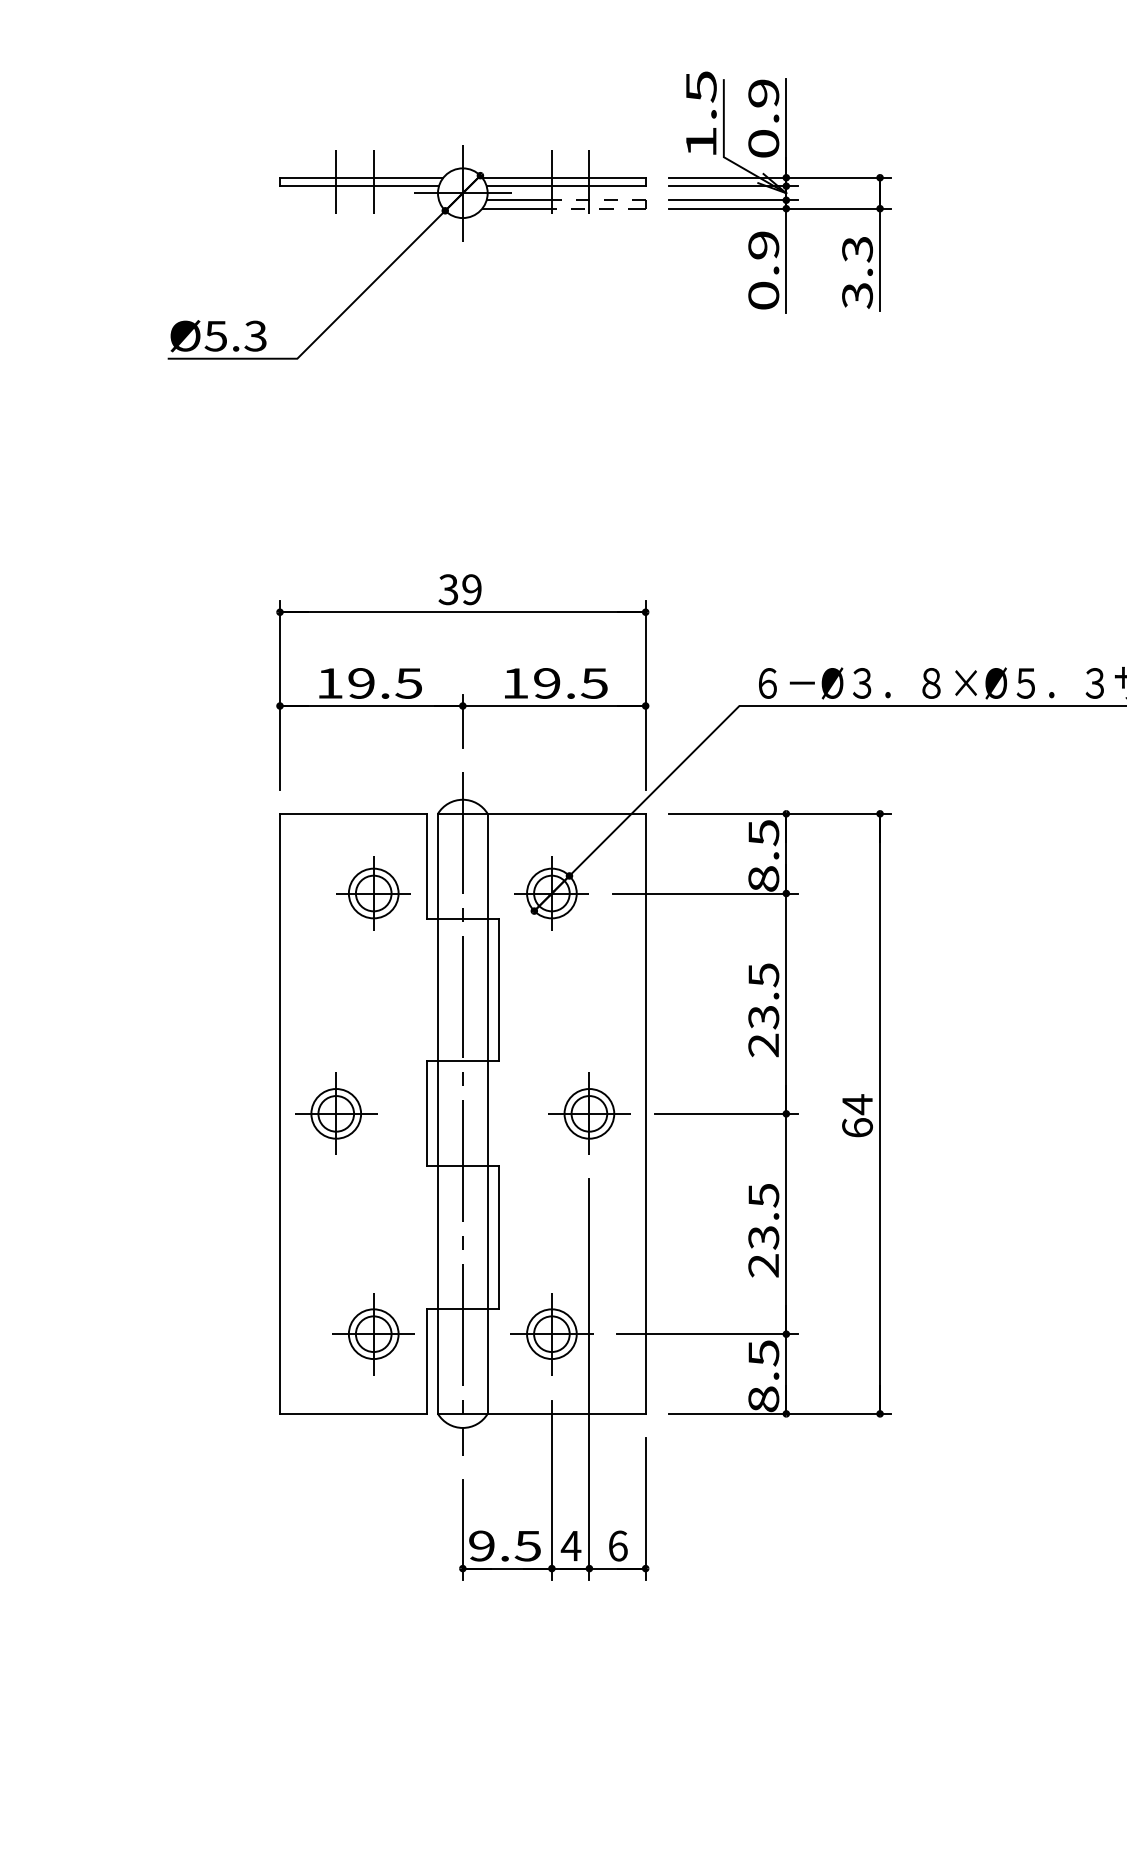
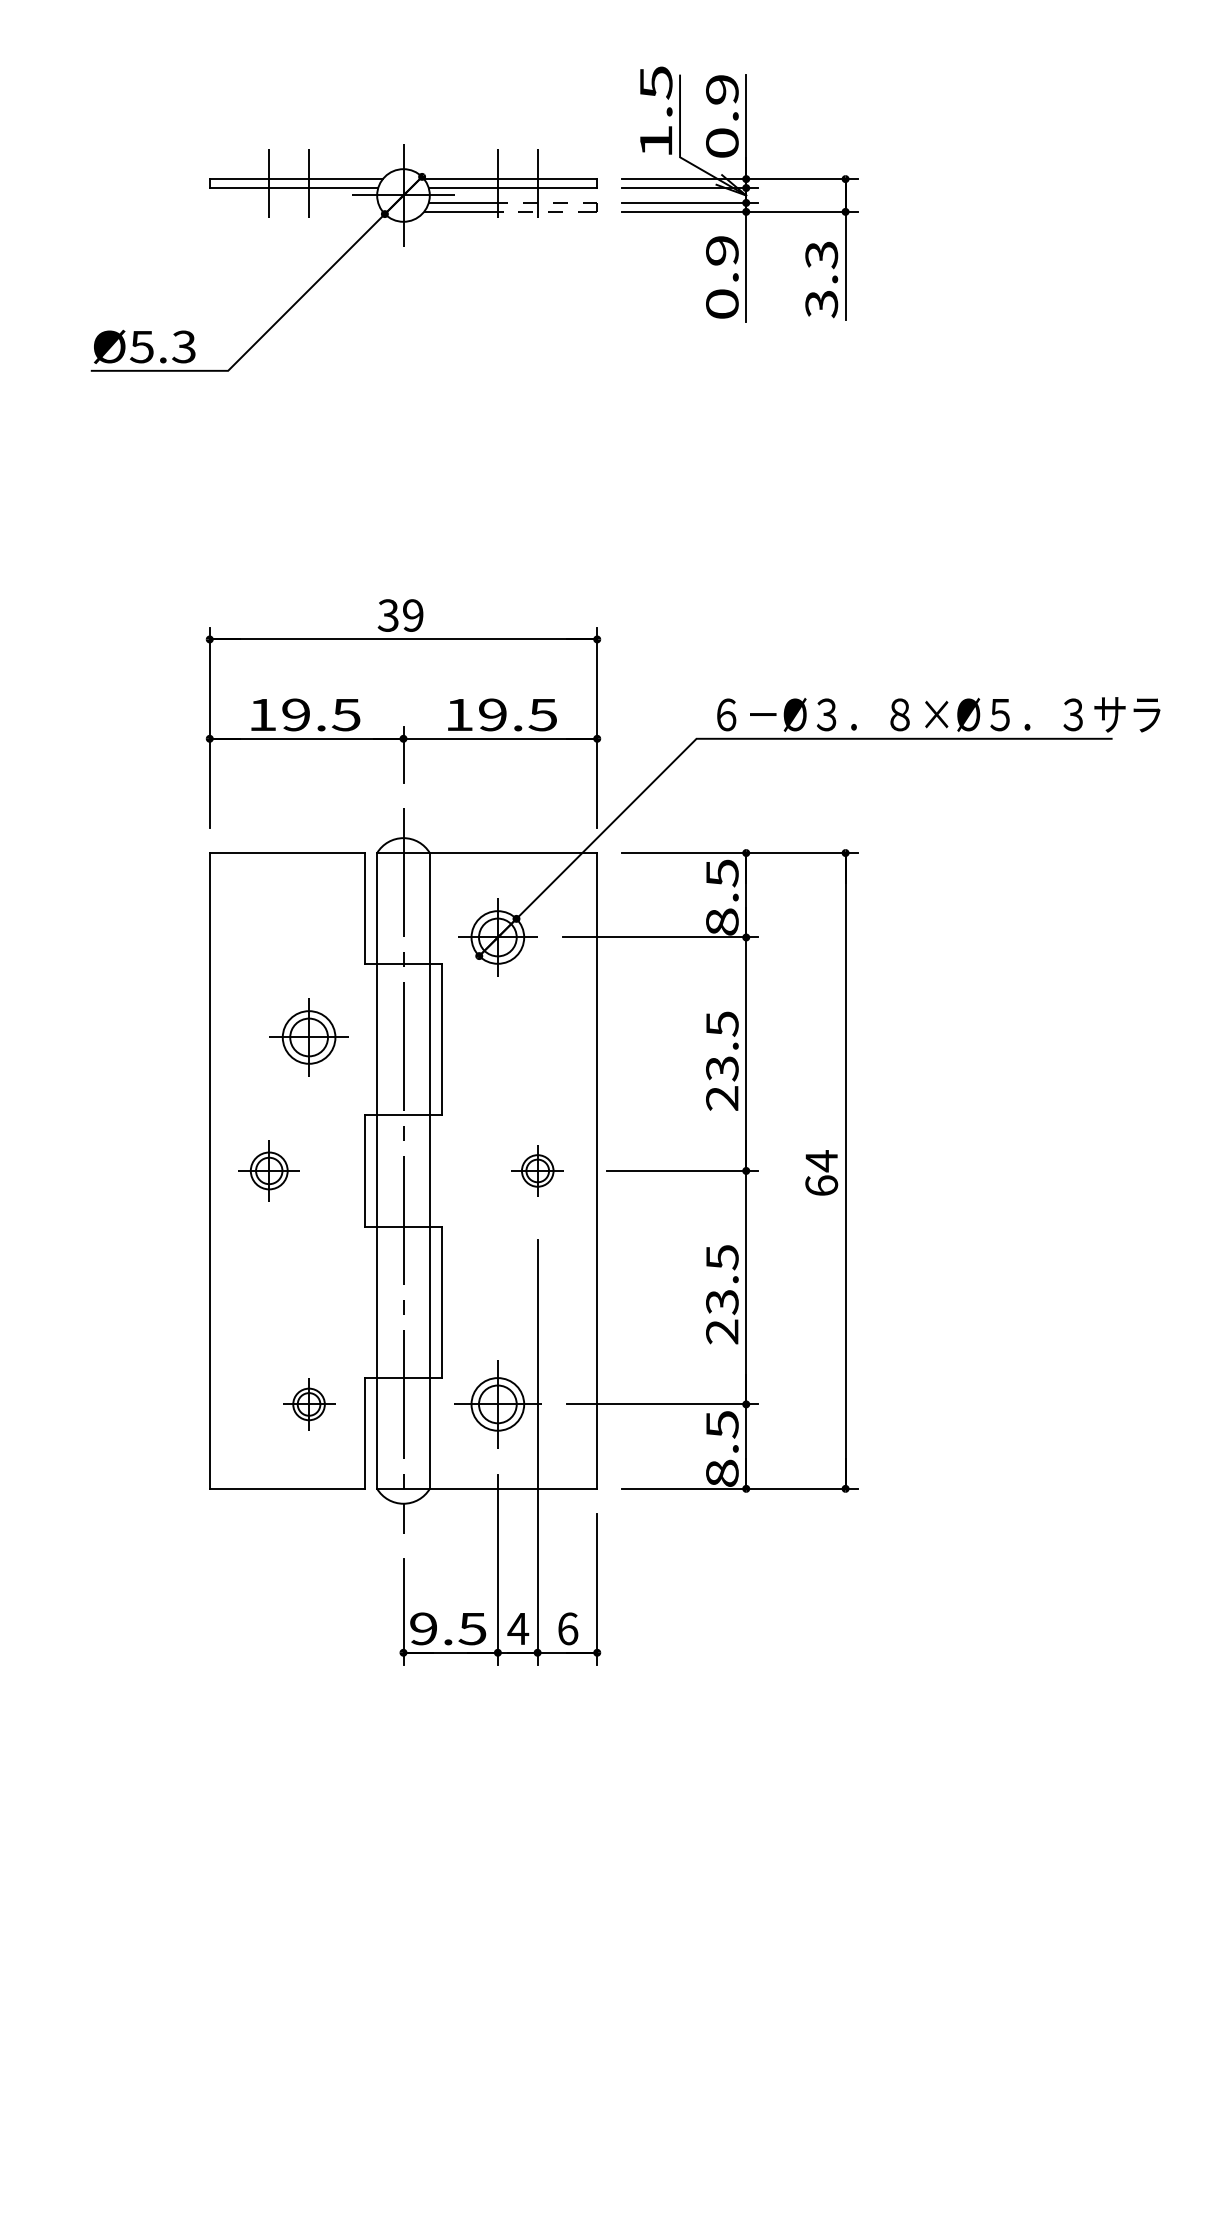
part: (373, 893) -> (308, 1037), moved
part: (335, 1113) -> (268, 1170), size x0.7
part: (589, 1113) -> (537, 1170), size x0.6
part: (373, 1334) -> (308, 1404), size x0.6

